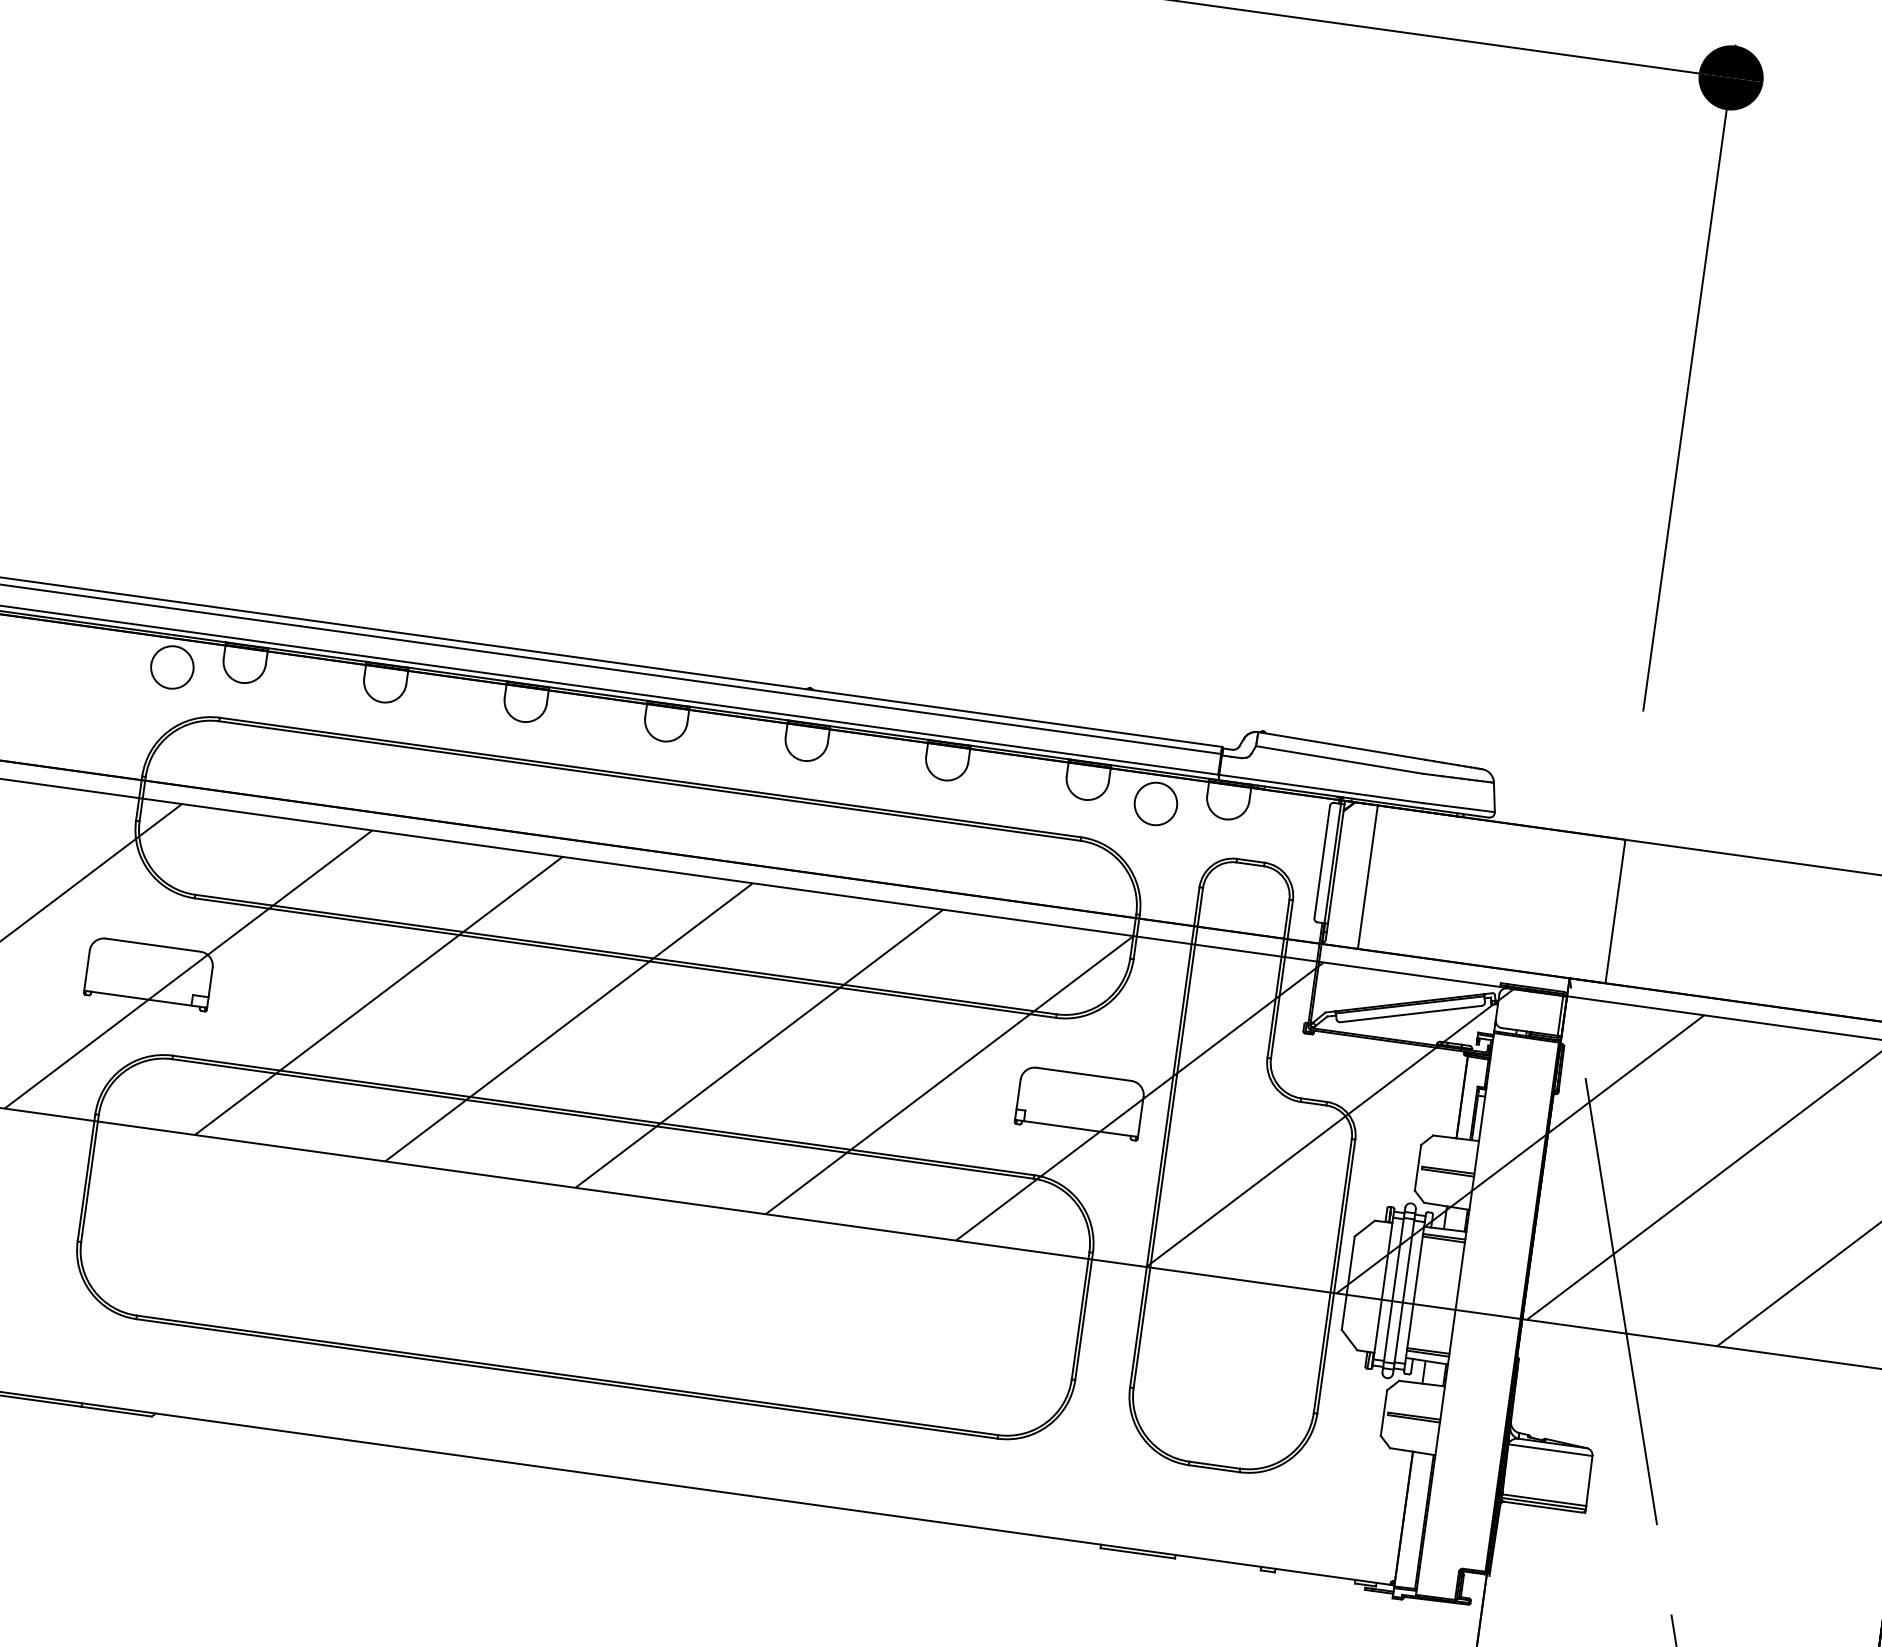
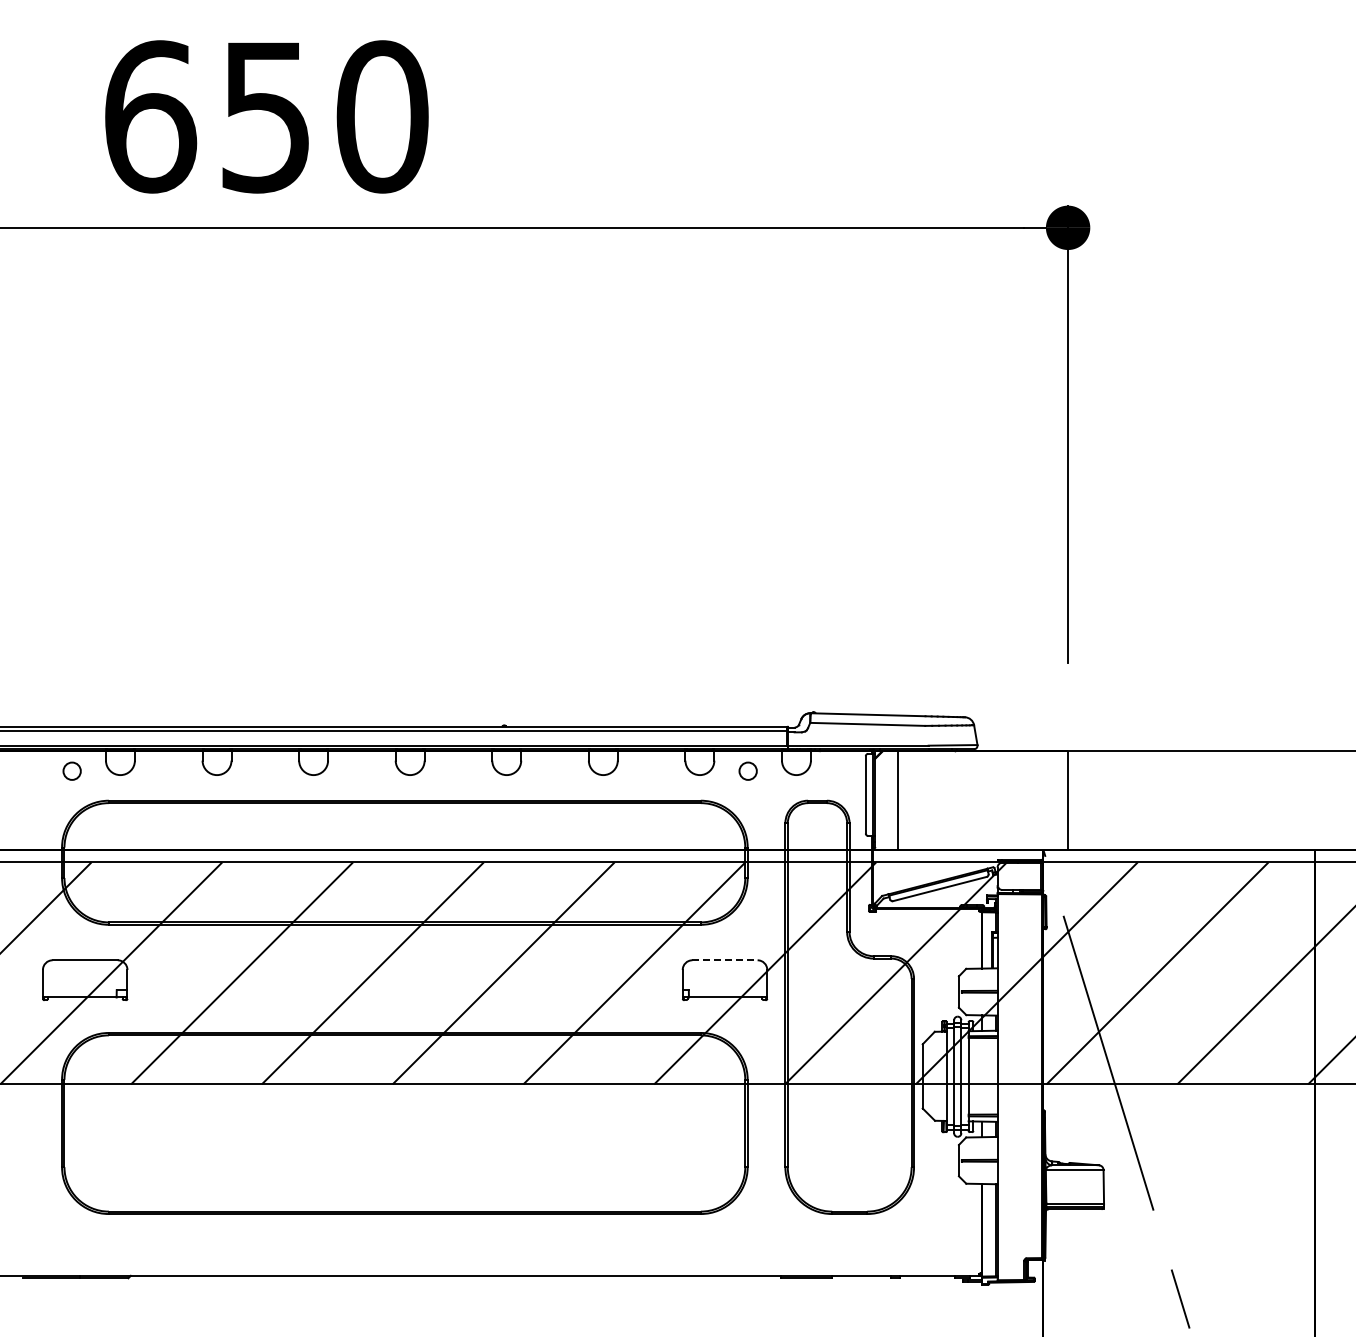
circle: (171, 666) -> (71, 770), size x0.6
circle: (1155, 802) -> (747, 770), size x0.6
line: (1084, 1074) -> (725, 960), solid -> dashed

